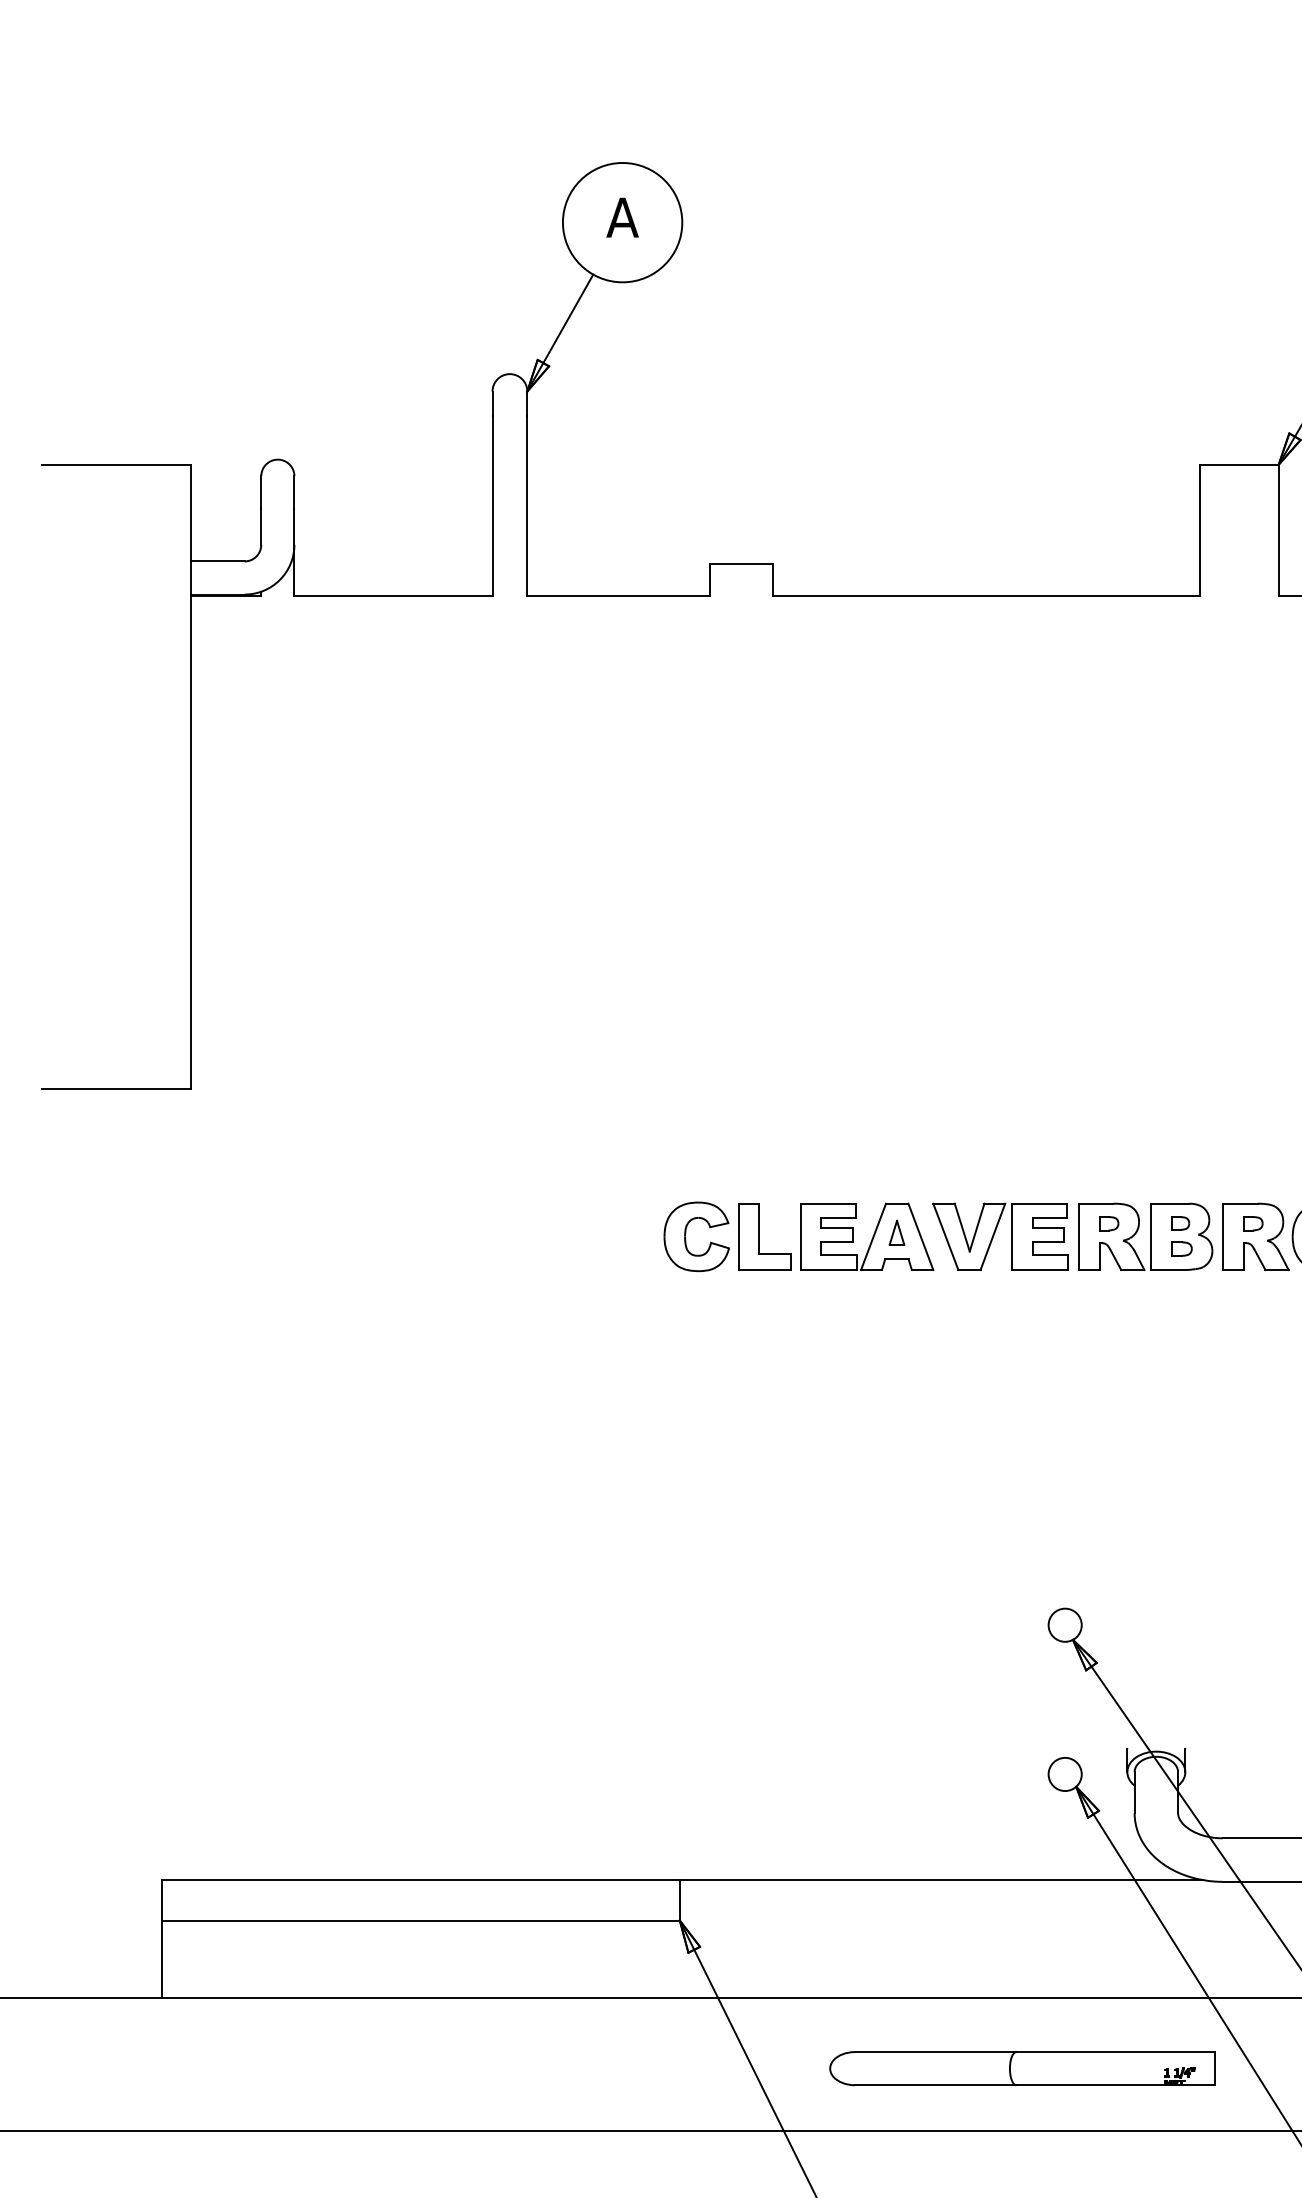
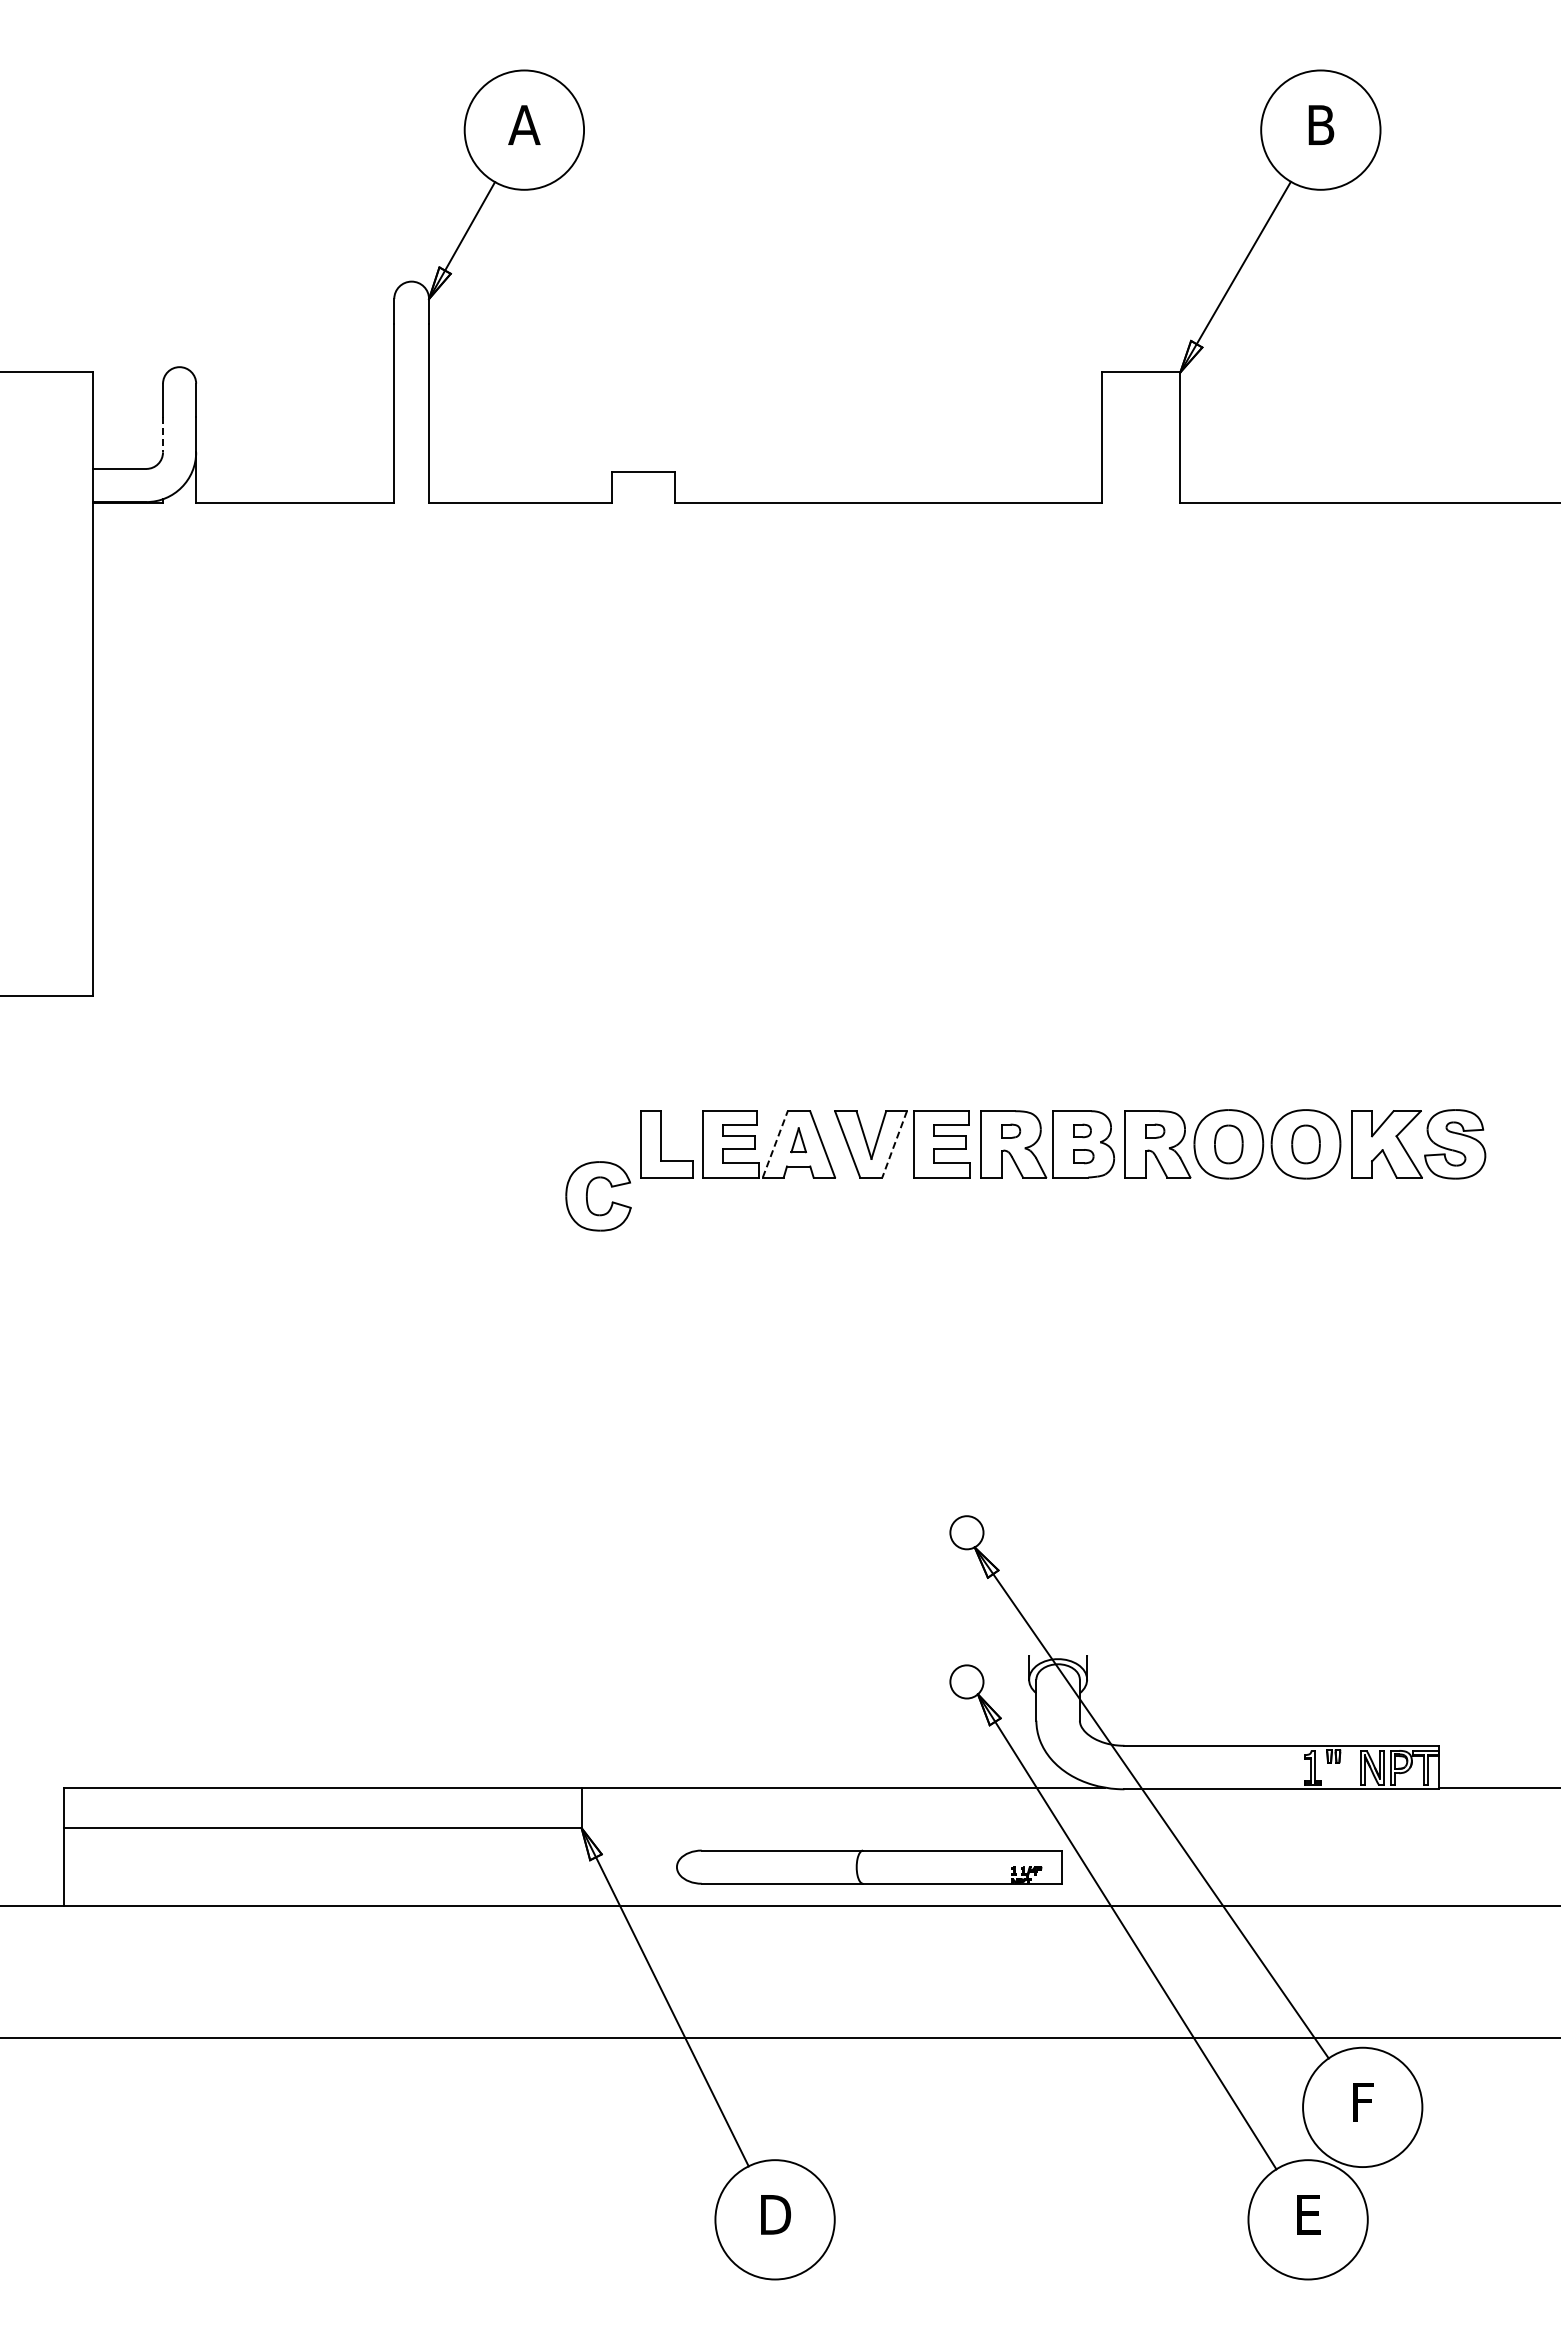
line: (261, 527) -> (163, 434), solid -> dashed
line: (873, 1236) -> (775, 1143), solid -> dashed
part: (685, 1237) -> (587, 1196), moved
line: (992, 1237) -> (894, 1144), solid -> dashed
part: (1022, 2068) -> (869, 1866), moved

